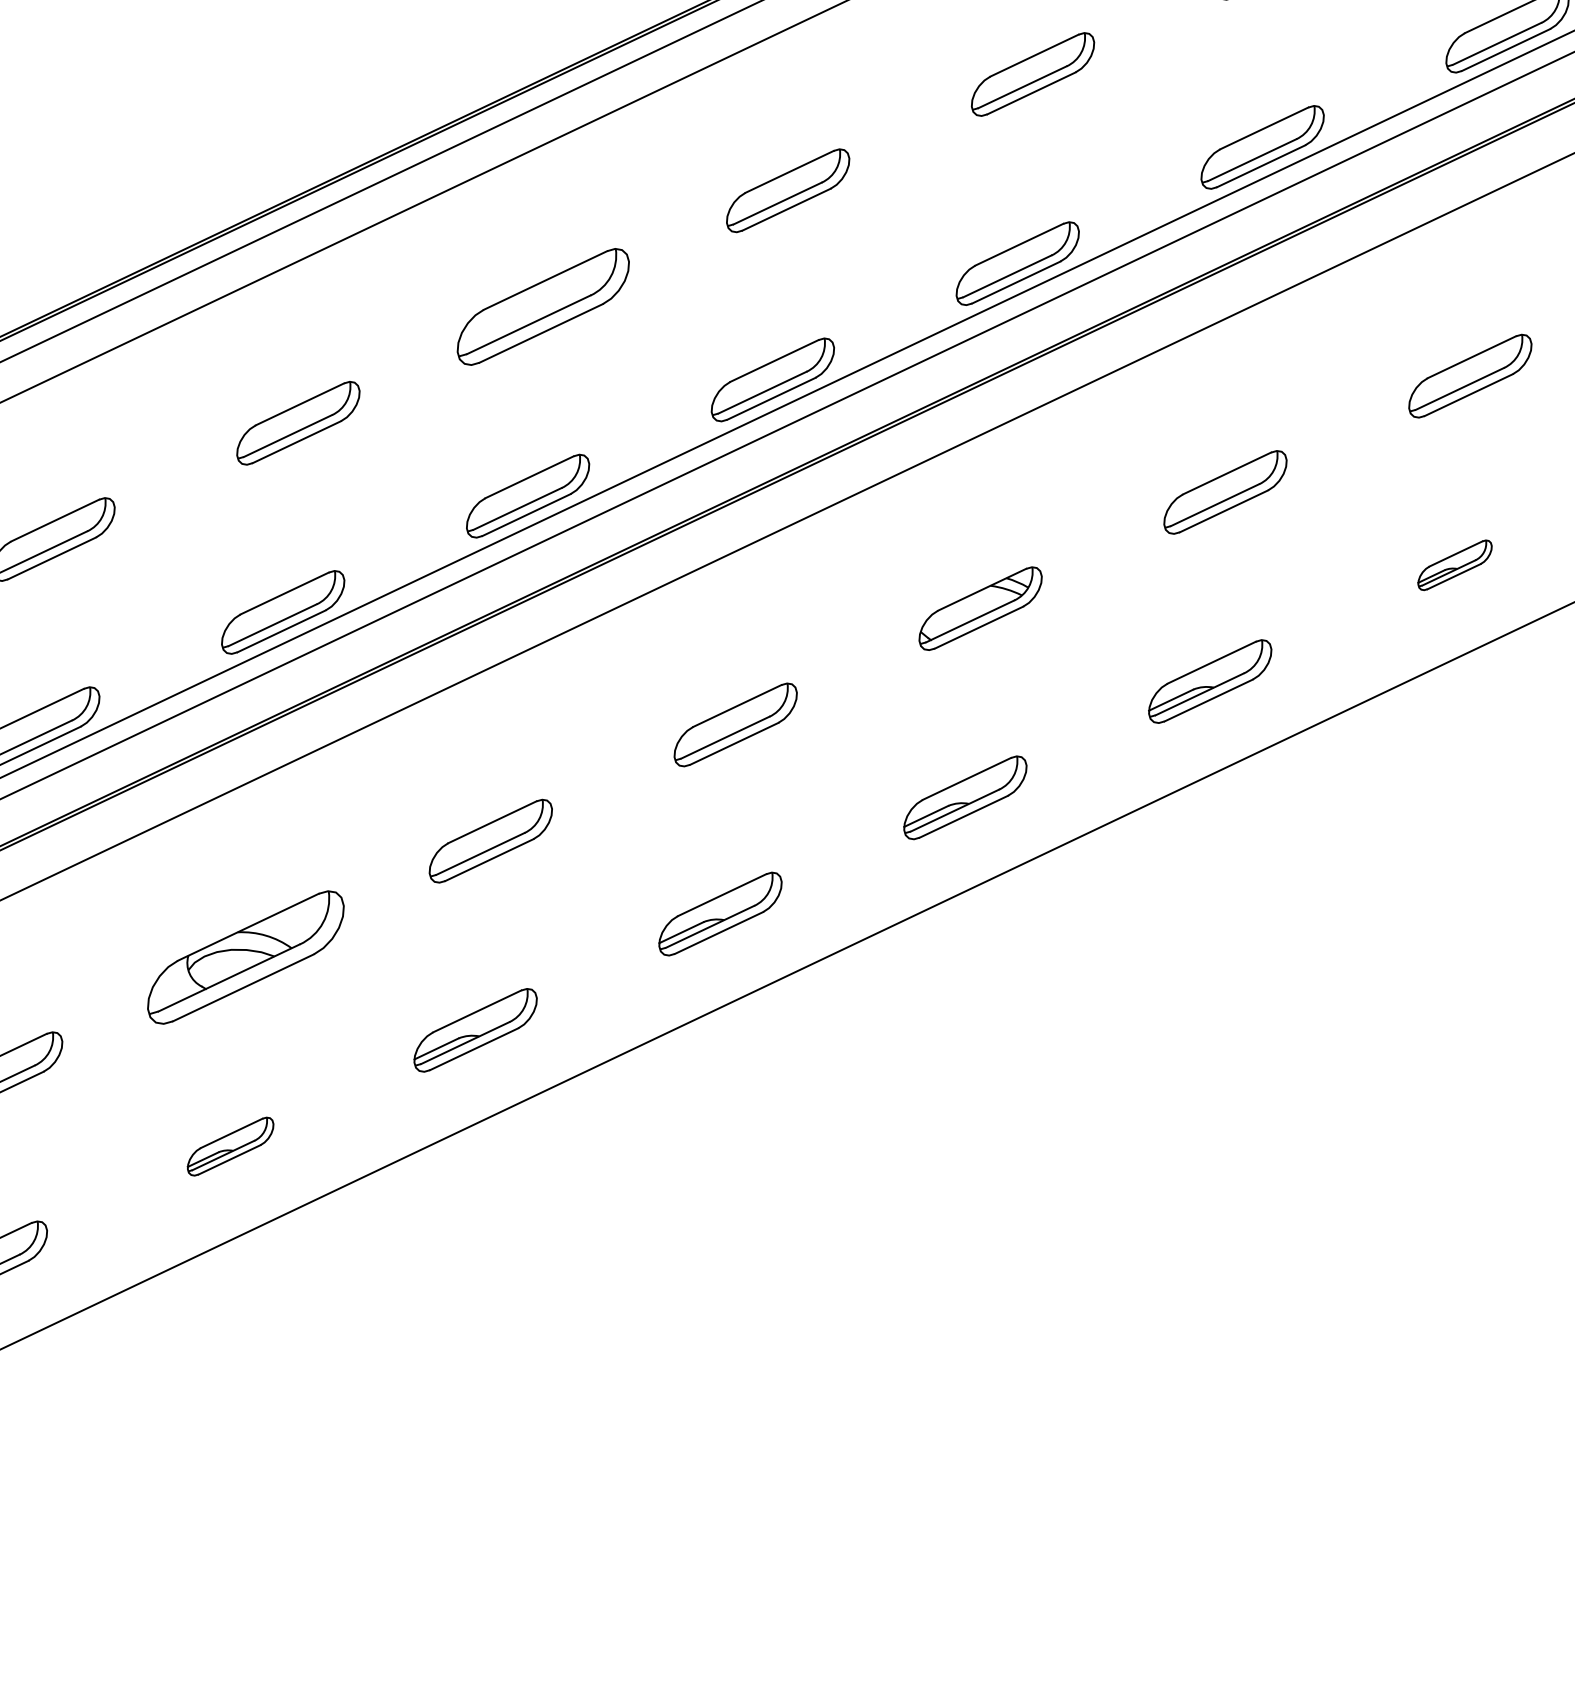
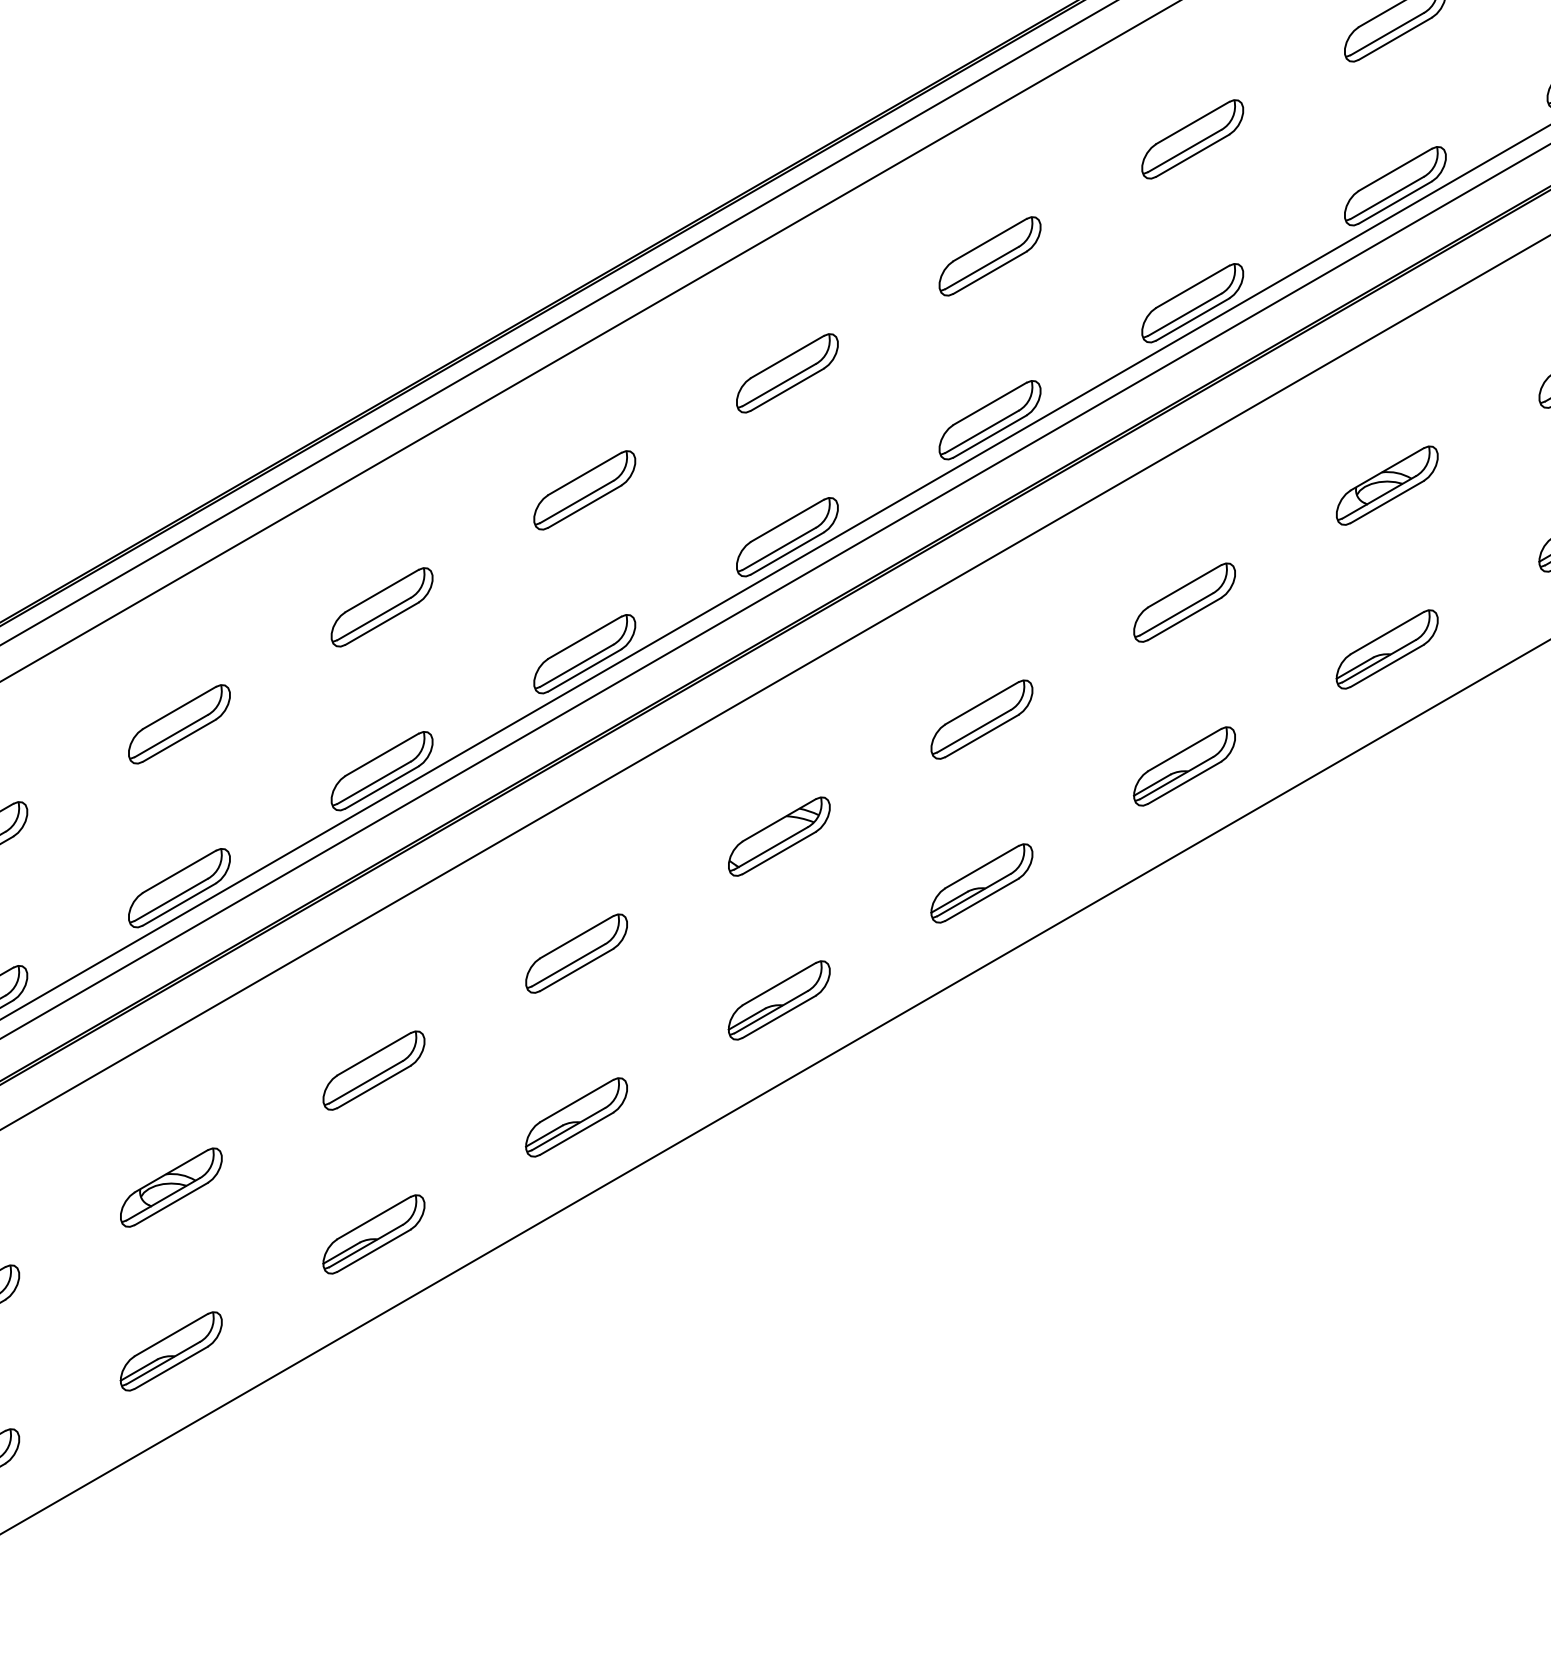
part: (542, 307) -> (381, 607), size x0.71
part: (1454, 565) -> (1184, 766), size x1.67
part: (246, 957) -> (171, 1187), size x0.62
part: (229, 1146) -> (170, 1351), size x1.43

